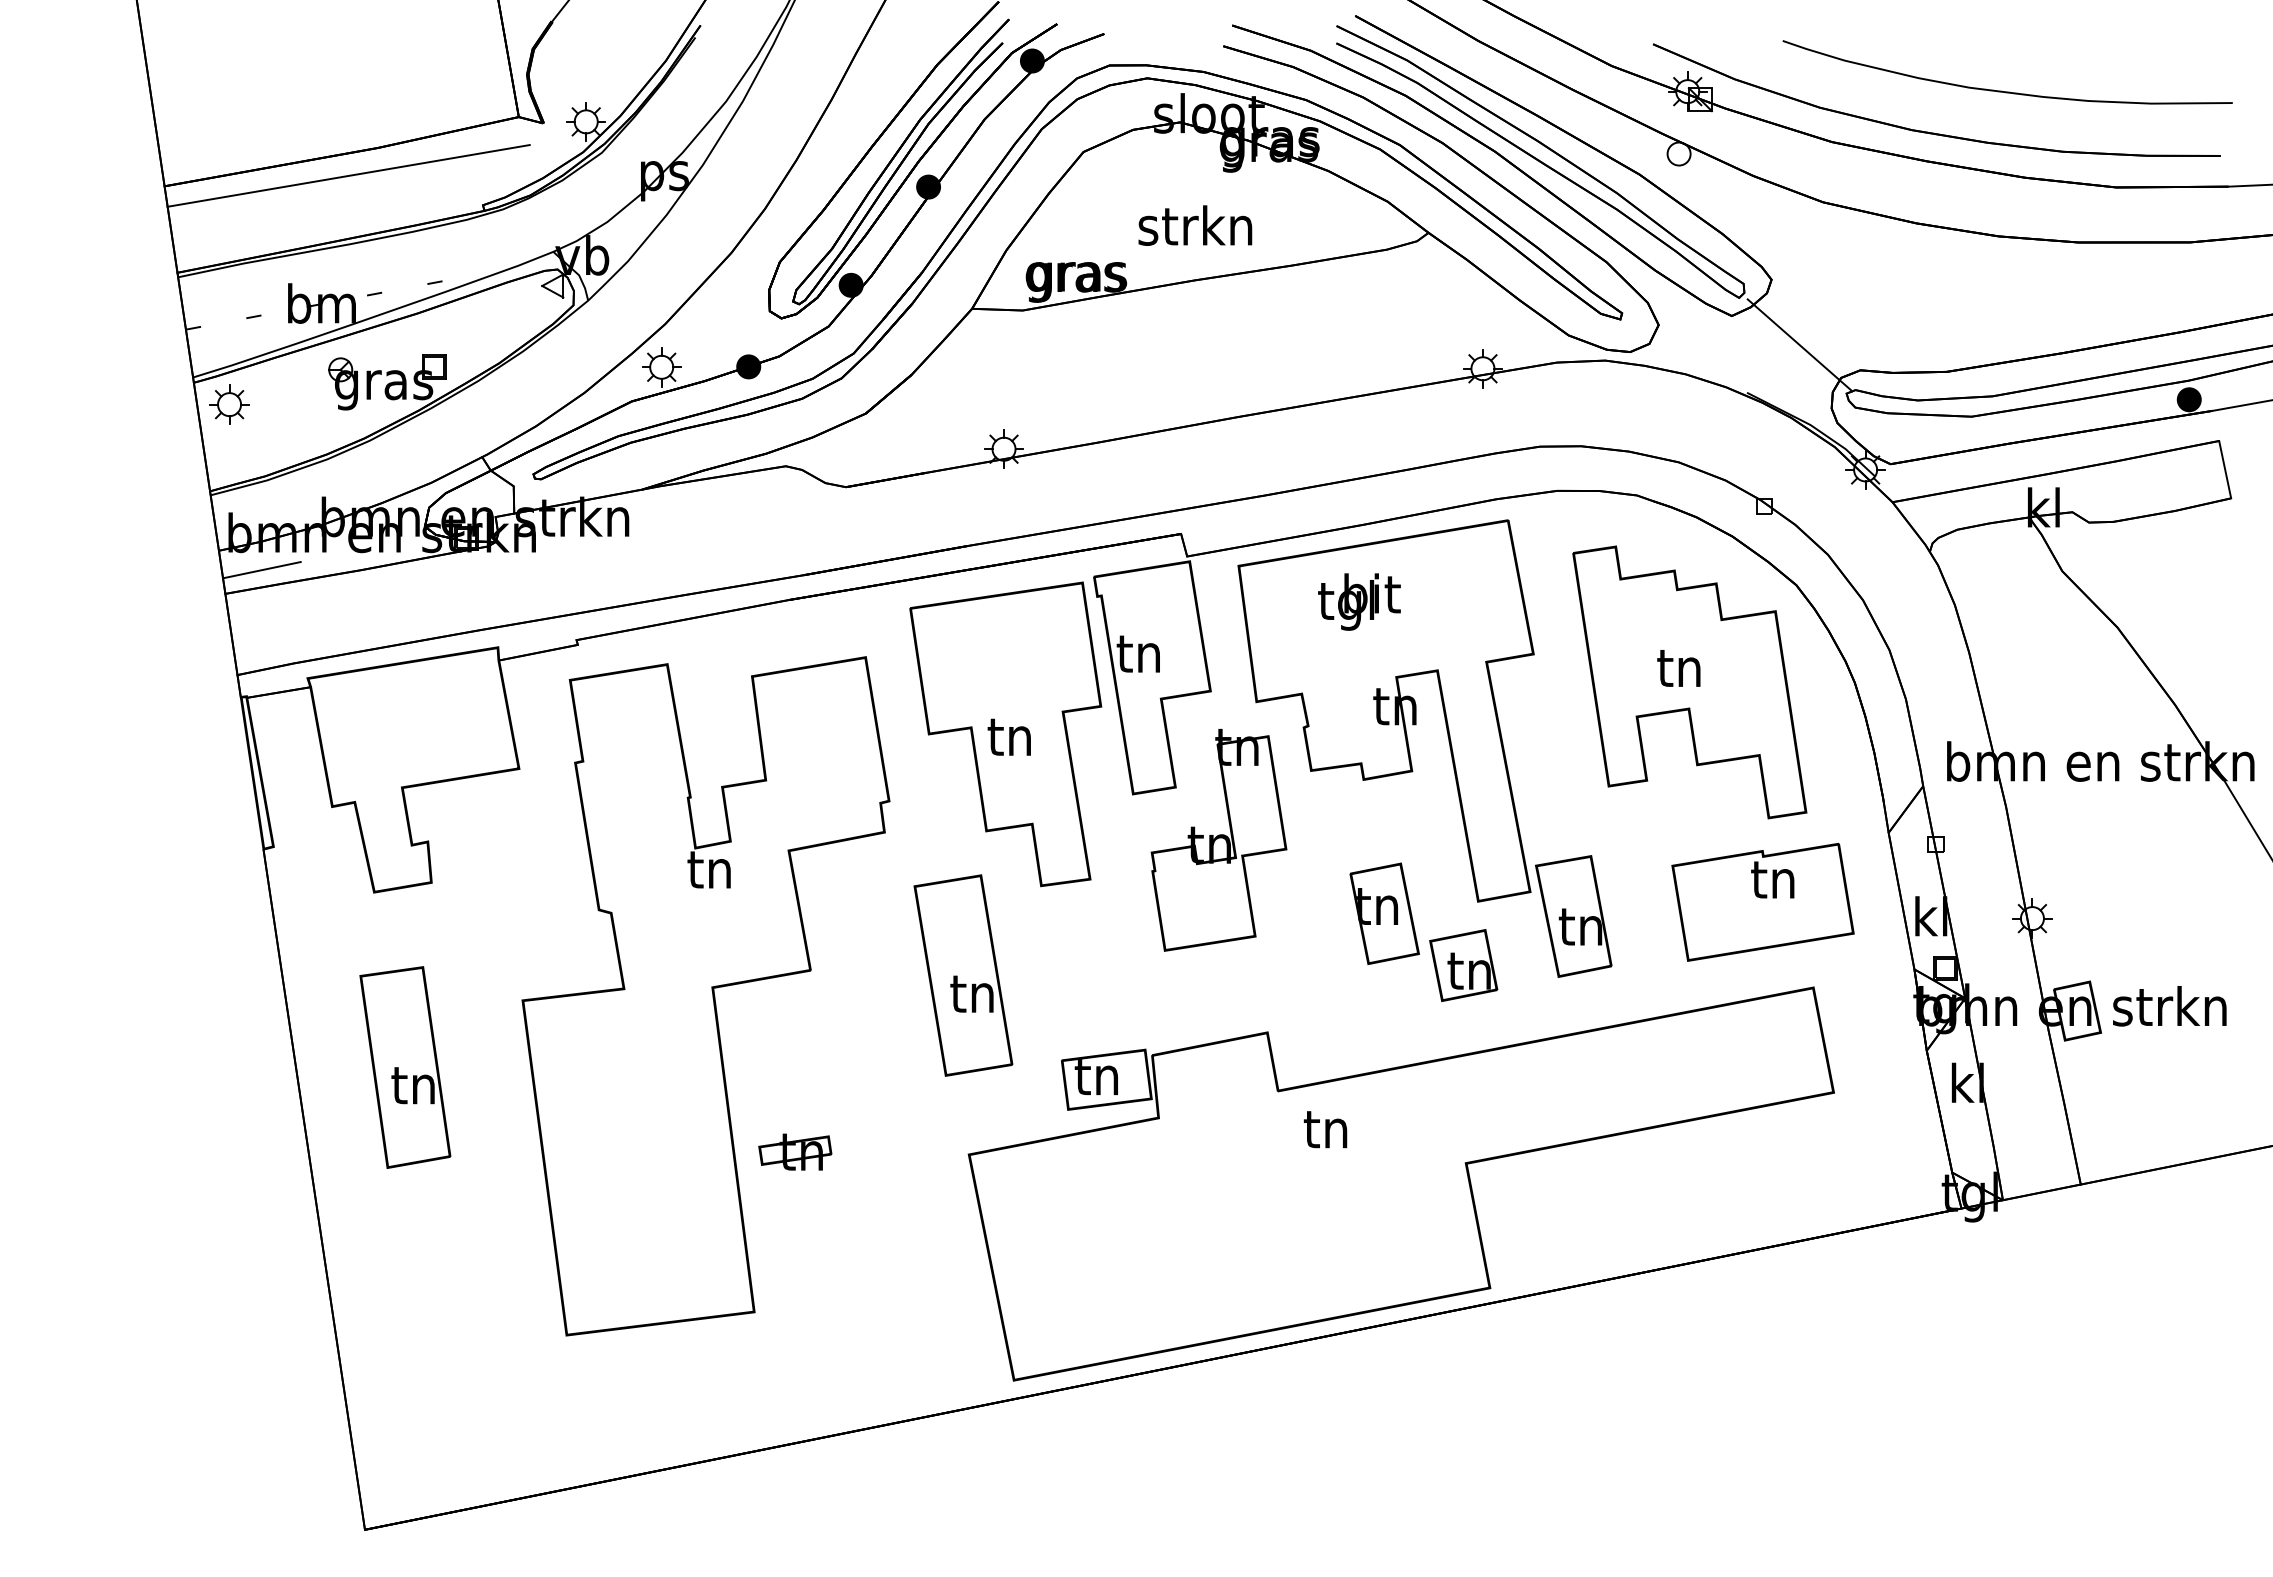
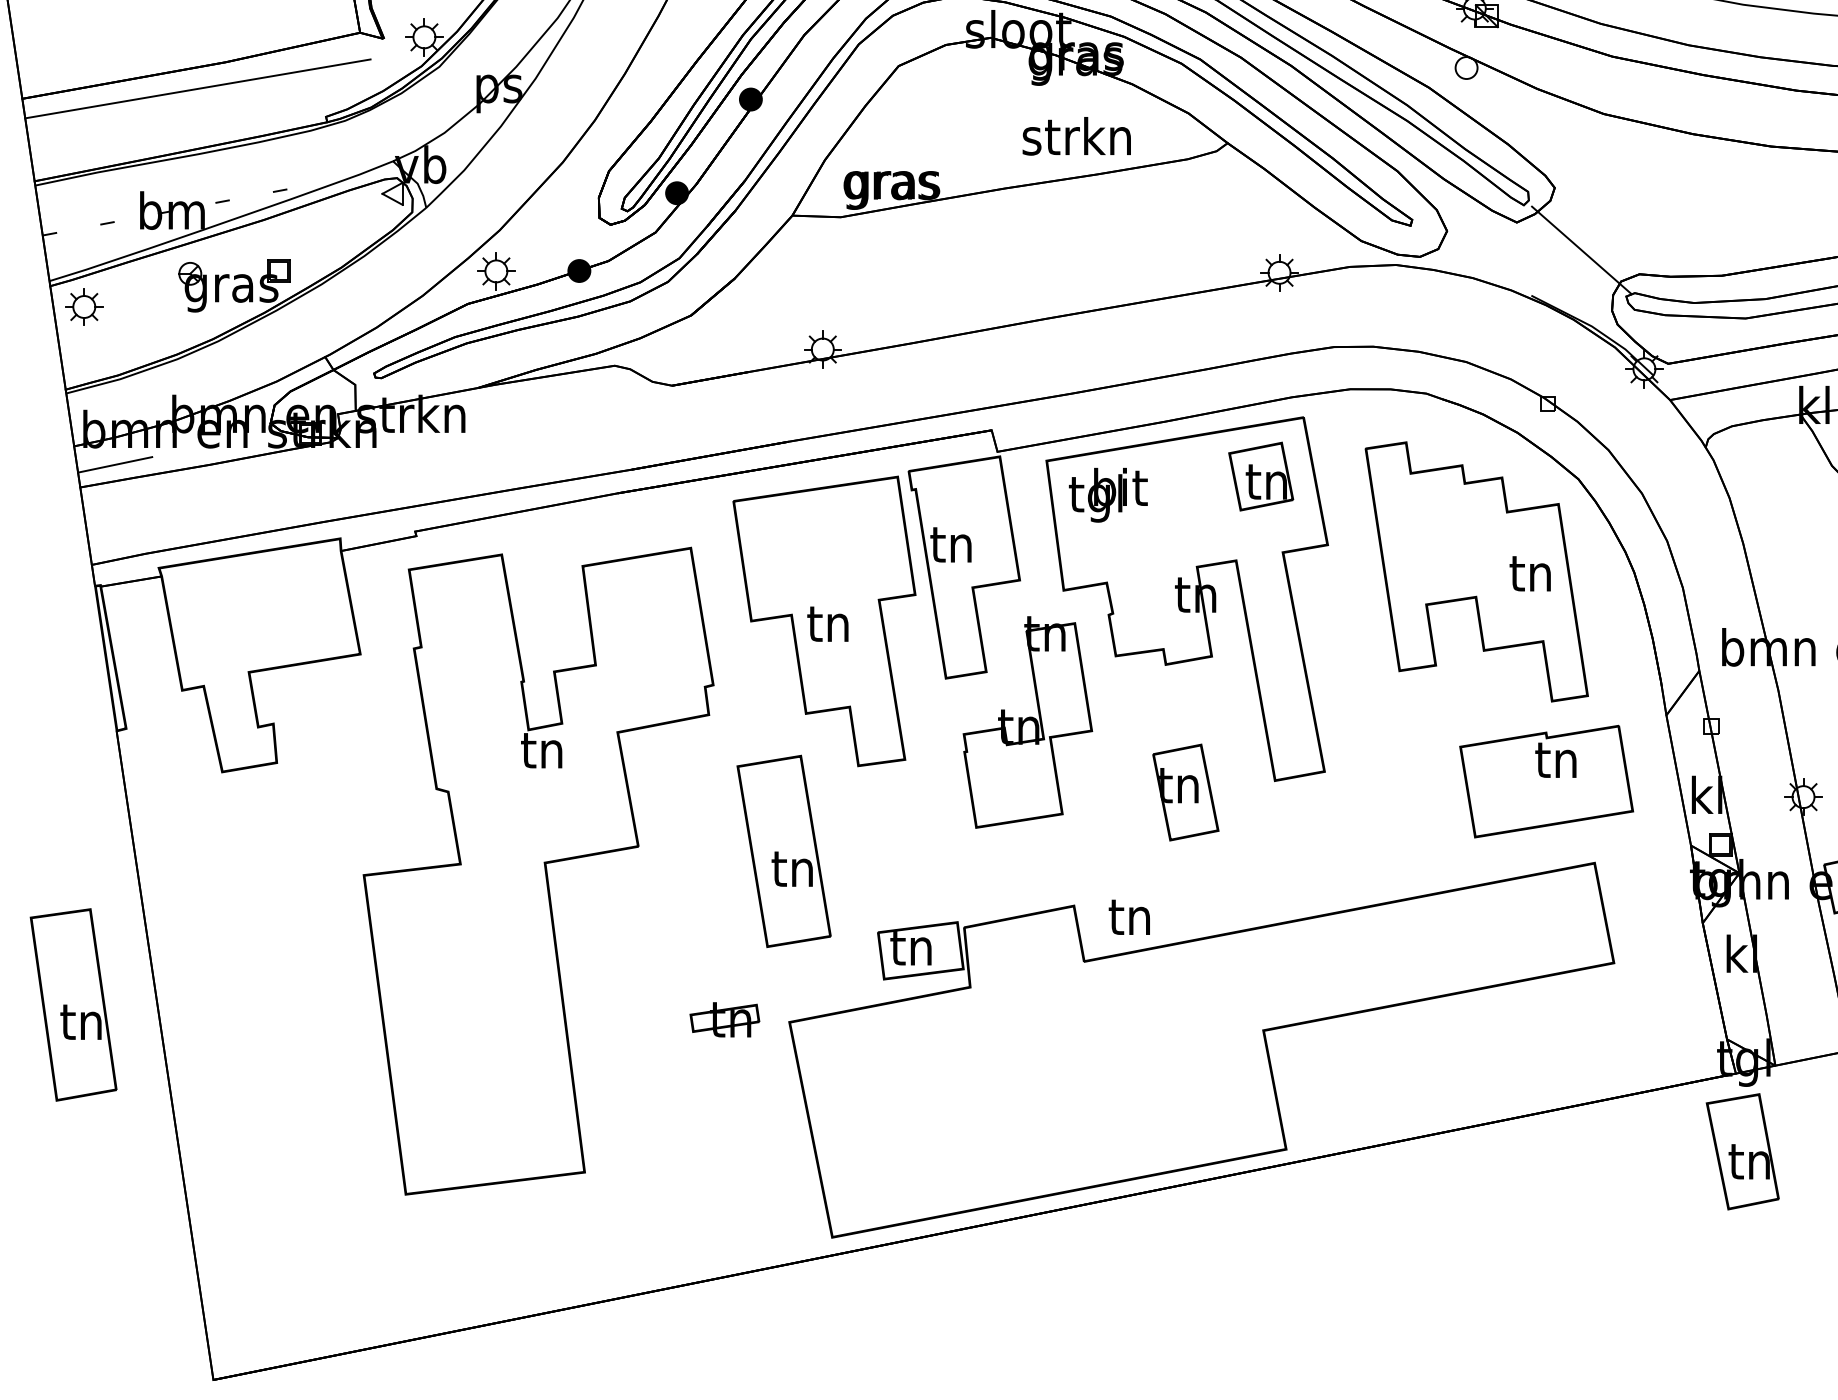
text: (1195, 225) -> (1076, 136), moved
text: (1359, 601) -> (1108, 494), moved
text: (1678, 668) -> (1529, 573), moved
part: (1573, 916) -> (1742, 1151), moved
part: (1463, 965) -> (1260, 476), moved
part: (405, 1067) -> (73, 1004), moved
text: (1325, 1129) -> (1129, 917), moved
part: (795, 1151) -> (725, 1019), moved

